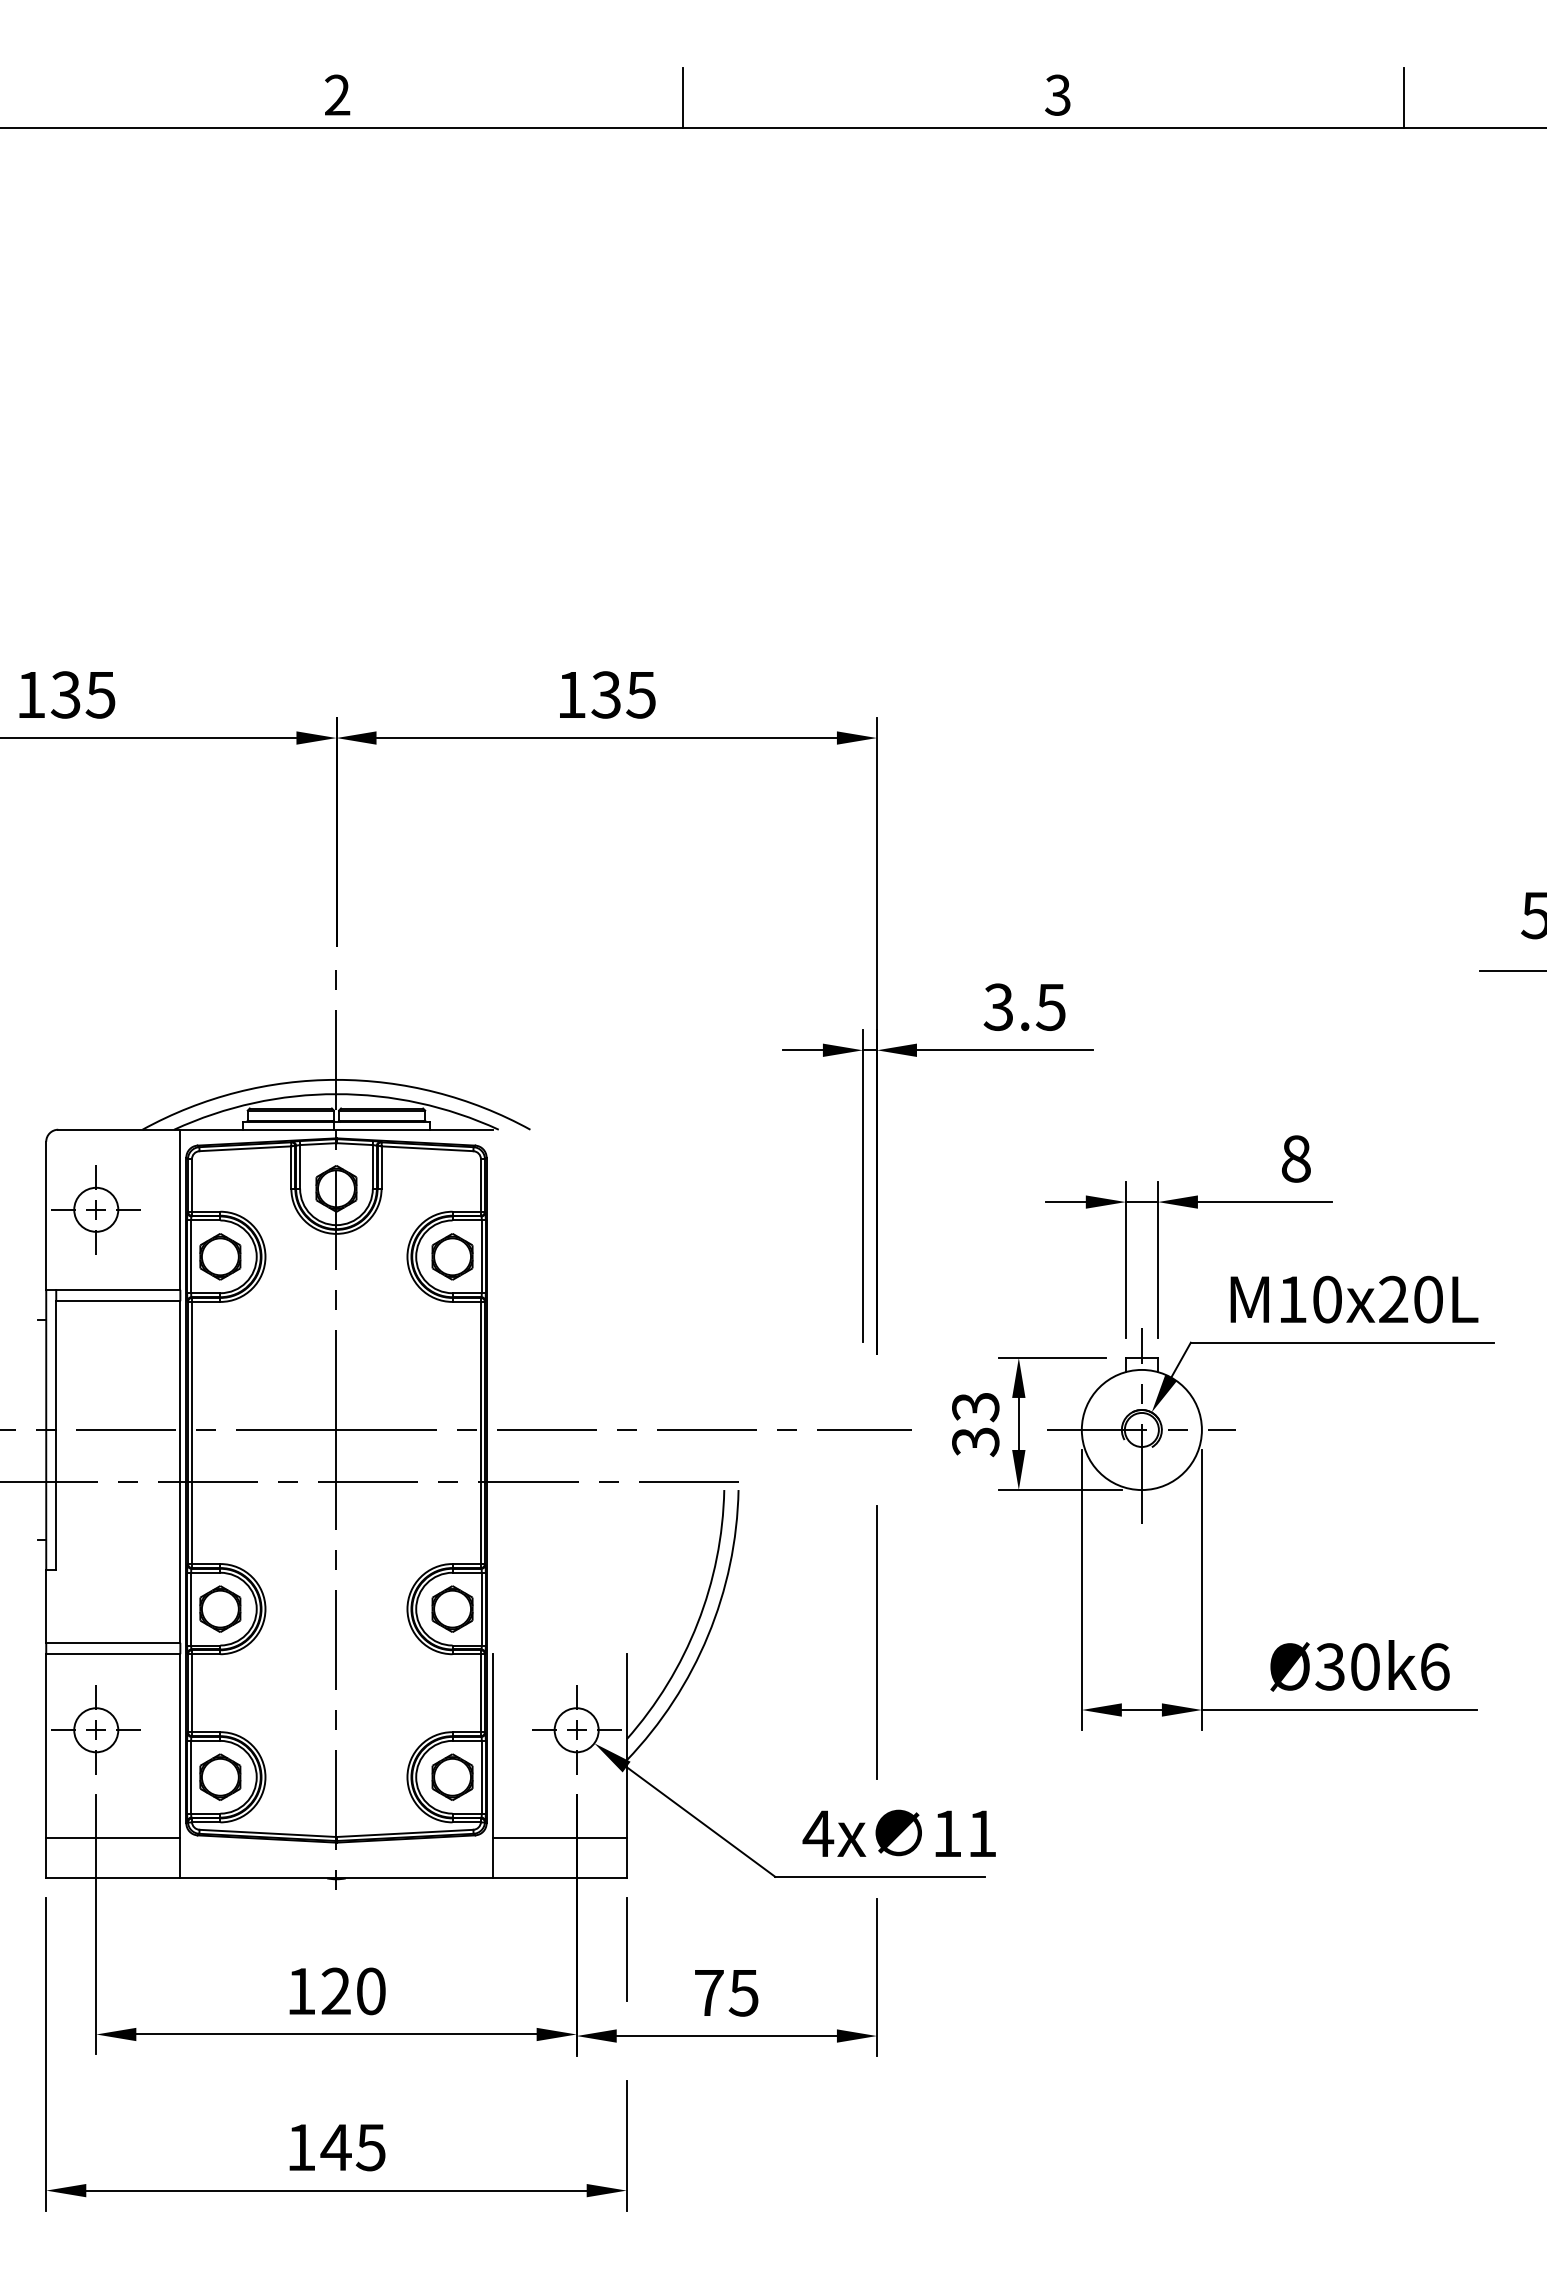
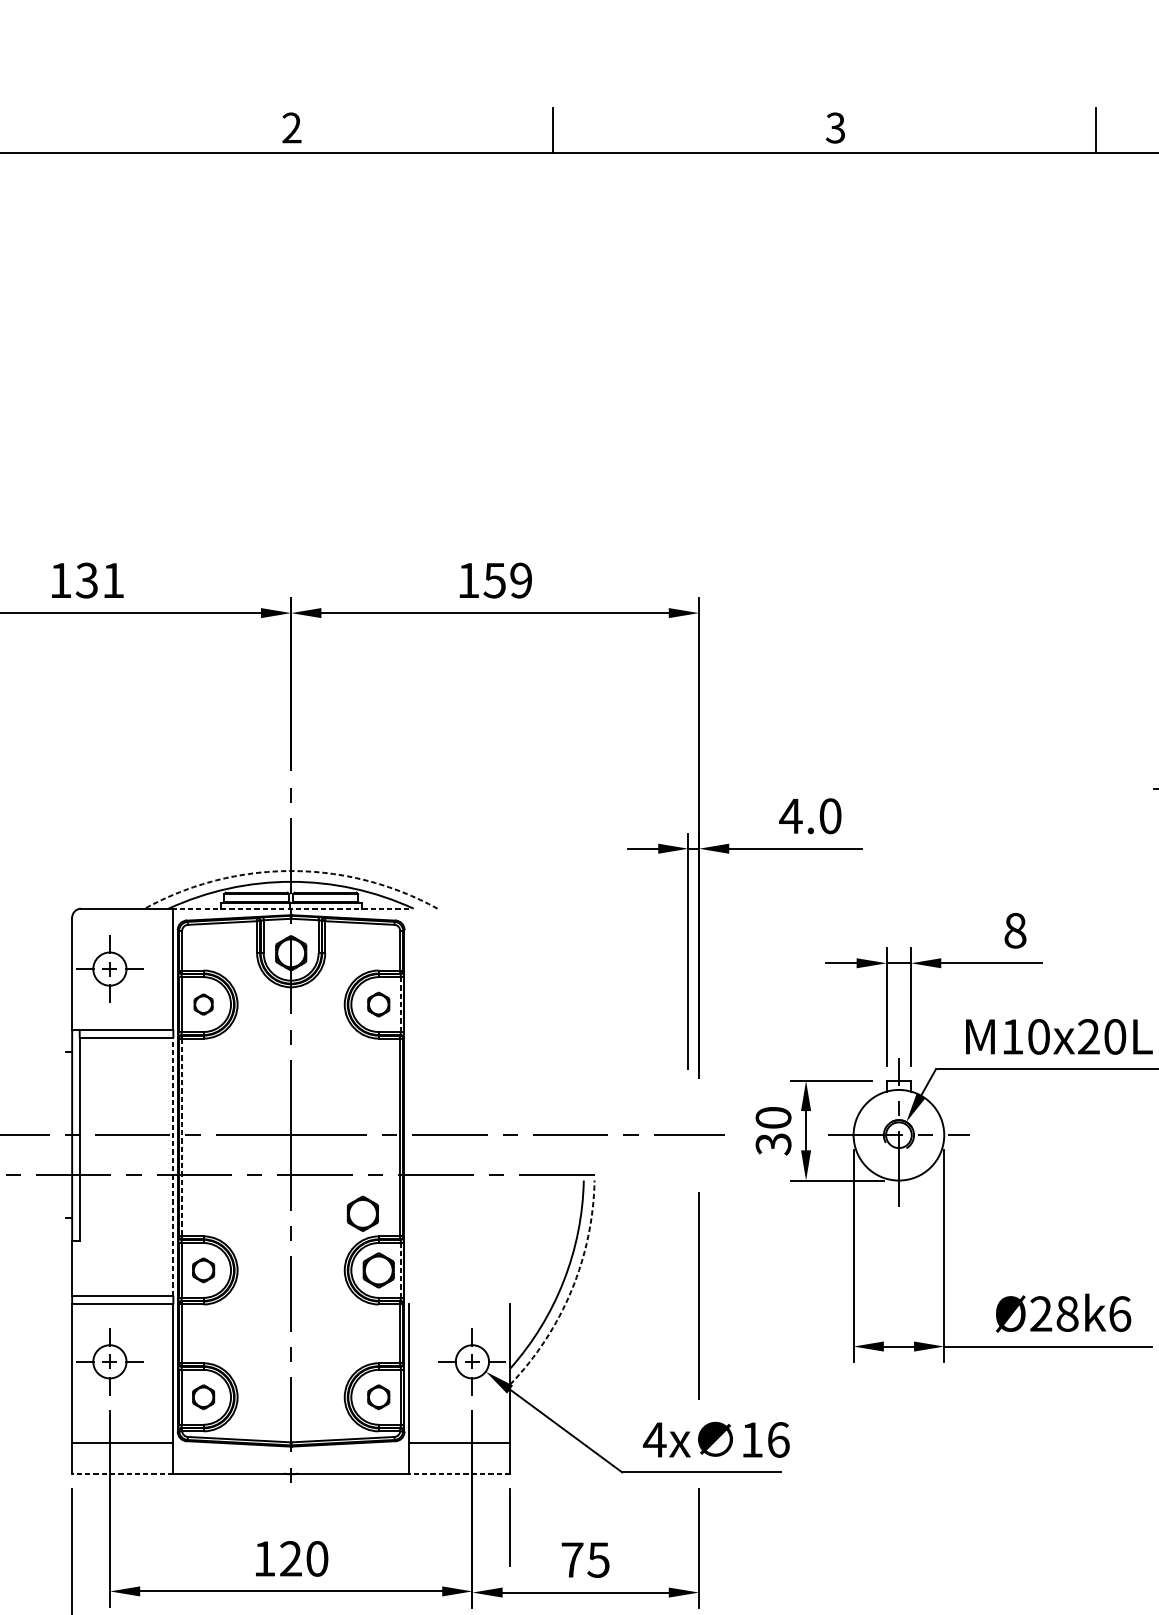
text: (623, 694) -> (507, 580), 135 -> 159
text: (100, 695) -> (113, 581), 135 -> 131
text: (1024, 1006) -> (810, 815), 3.5 -> 4.0
arc: (336, 1079) -> (291, 870), solid -> dashed
line: (335, 1129) -> (290, 908), solid -> dashed
part: (220, 1256) -> (203, 1004), size x0.6
part: (452, 1256) -> (378, 1004), size x0.7
line: (481, 1256) -> (400, 1004), solid -> dashed
text: (975, 1407) -> (773, 1118), 33 -> 30
line: (192, 1433) -> (182, 1137), solid -> dashed
line: (180, 1472) -> (173, 1167), solid -> dashed
part: (431, 1533) -> (362, 1213), added
part: (220, 1608) -> (203, 1269), size x0.7
line: (481, 1608) -> (400, 1269), solid -> dashed
arc: (708, 1635) -> (571, 1290), solid -> dashed
text: (1347, 1666) -> (1054, 1313), Ø30k6 -> Ø28k6
part: (220, 1776) -> (203, 1396), size x0.7
part: (452, 1776) -> (378, 1396), size x0.7
text: (982, 1833) -> (778, 1439), 11 -> 16
line: (112, 1878) -> (122, 1473), solid -> dashed
line: (559, 1878) -> (459, 1473), solid -> dashed

